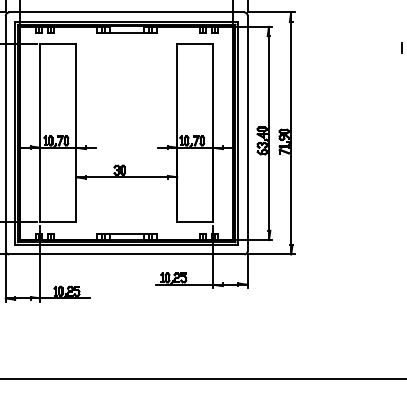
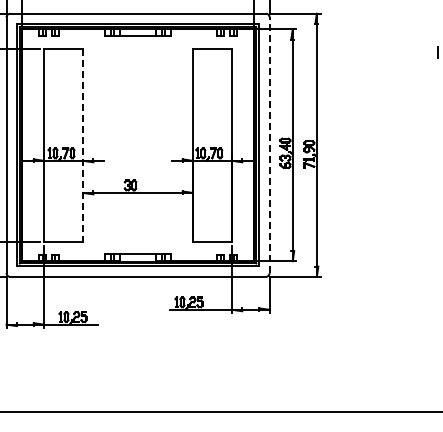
line: (76, 133) -> (83, 145), solid -> dashed
line: (247, 133) -> (269, 145), solid -> dashed

